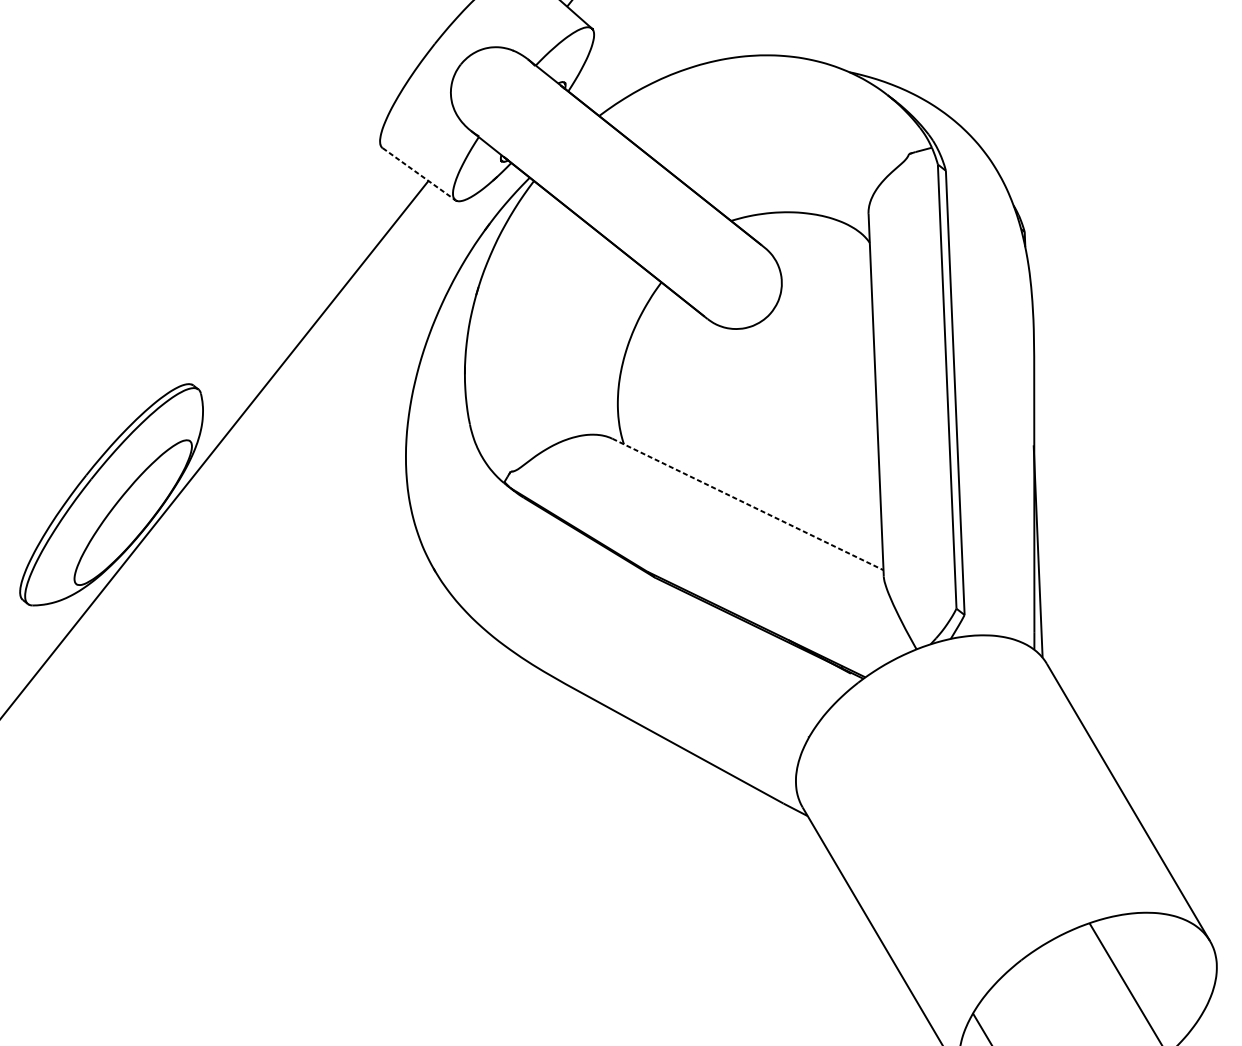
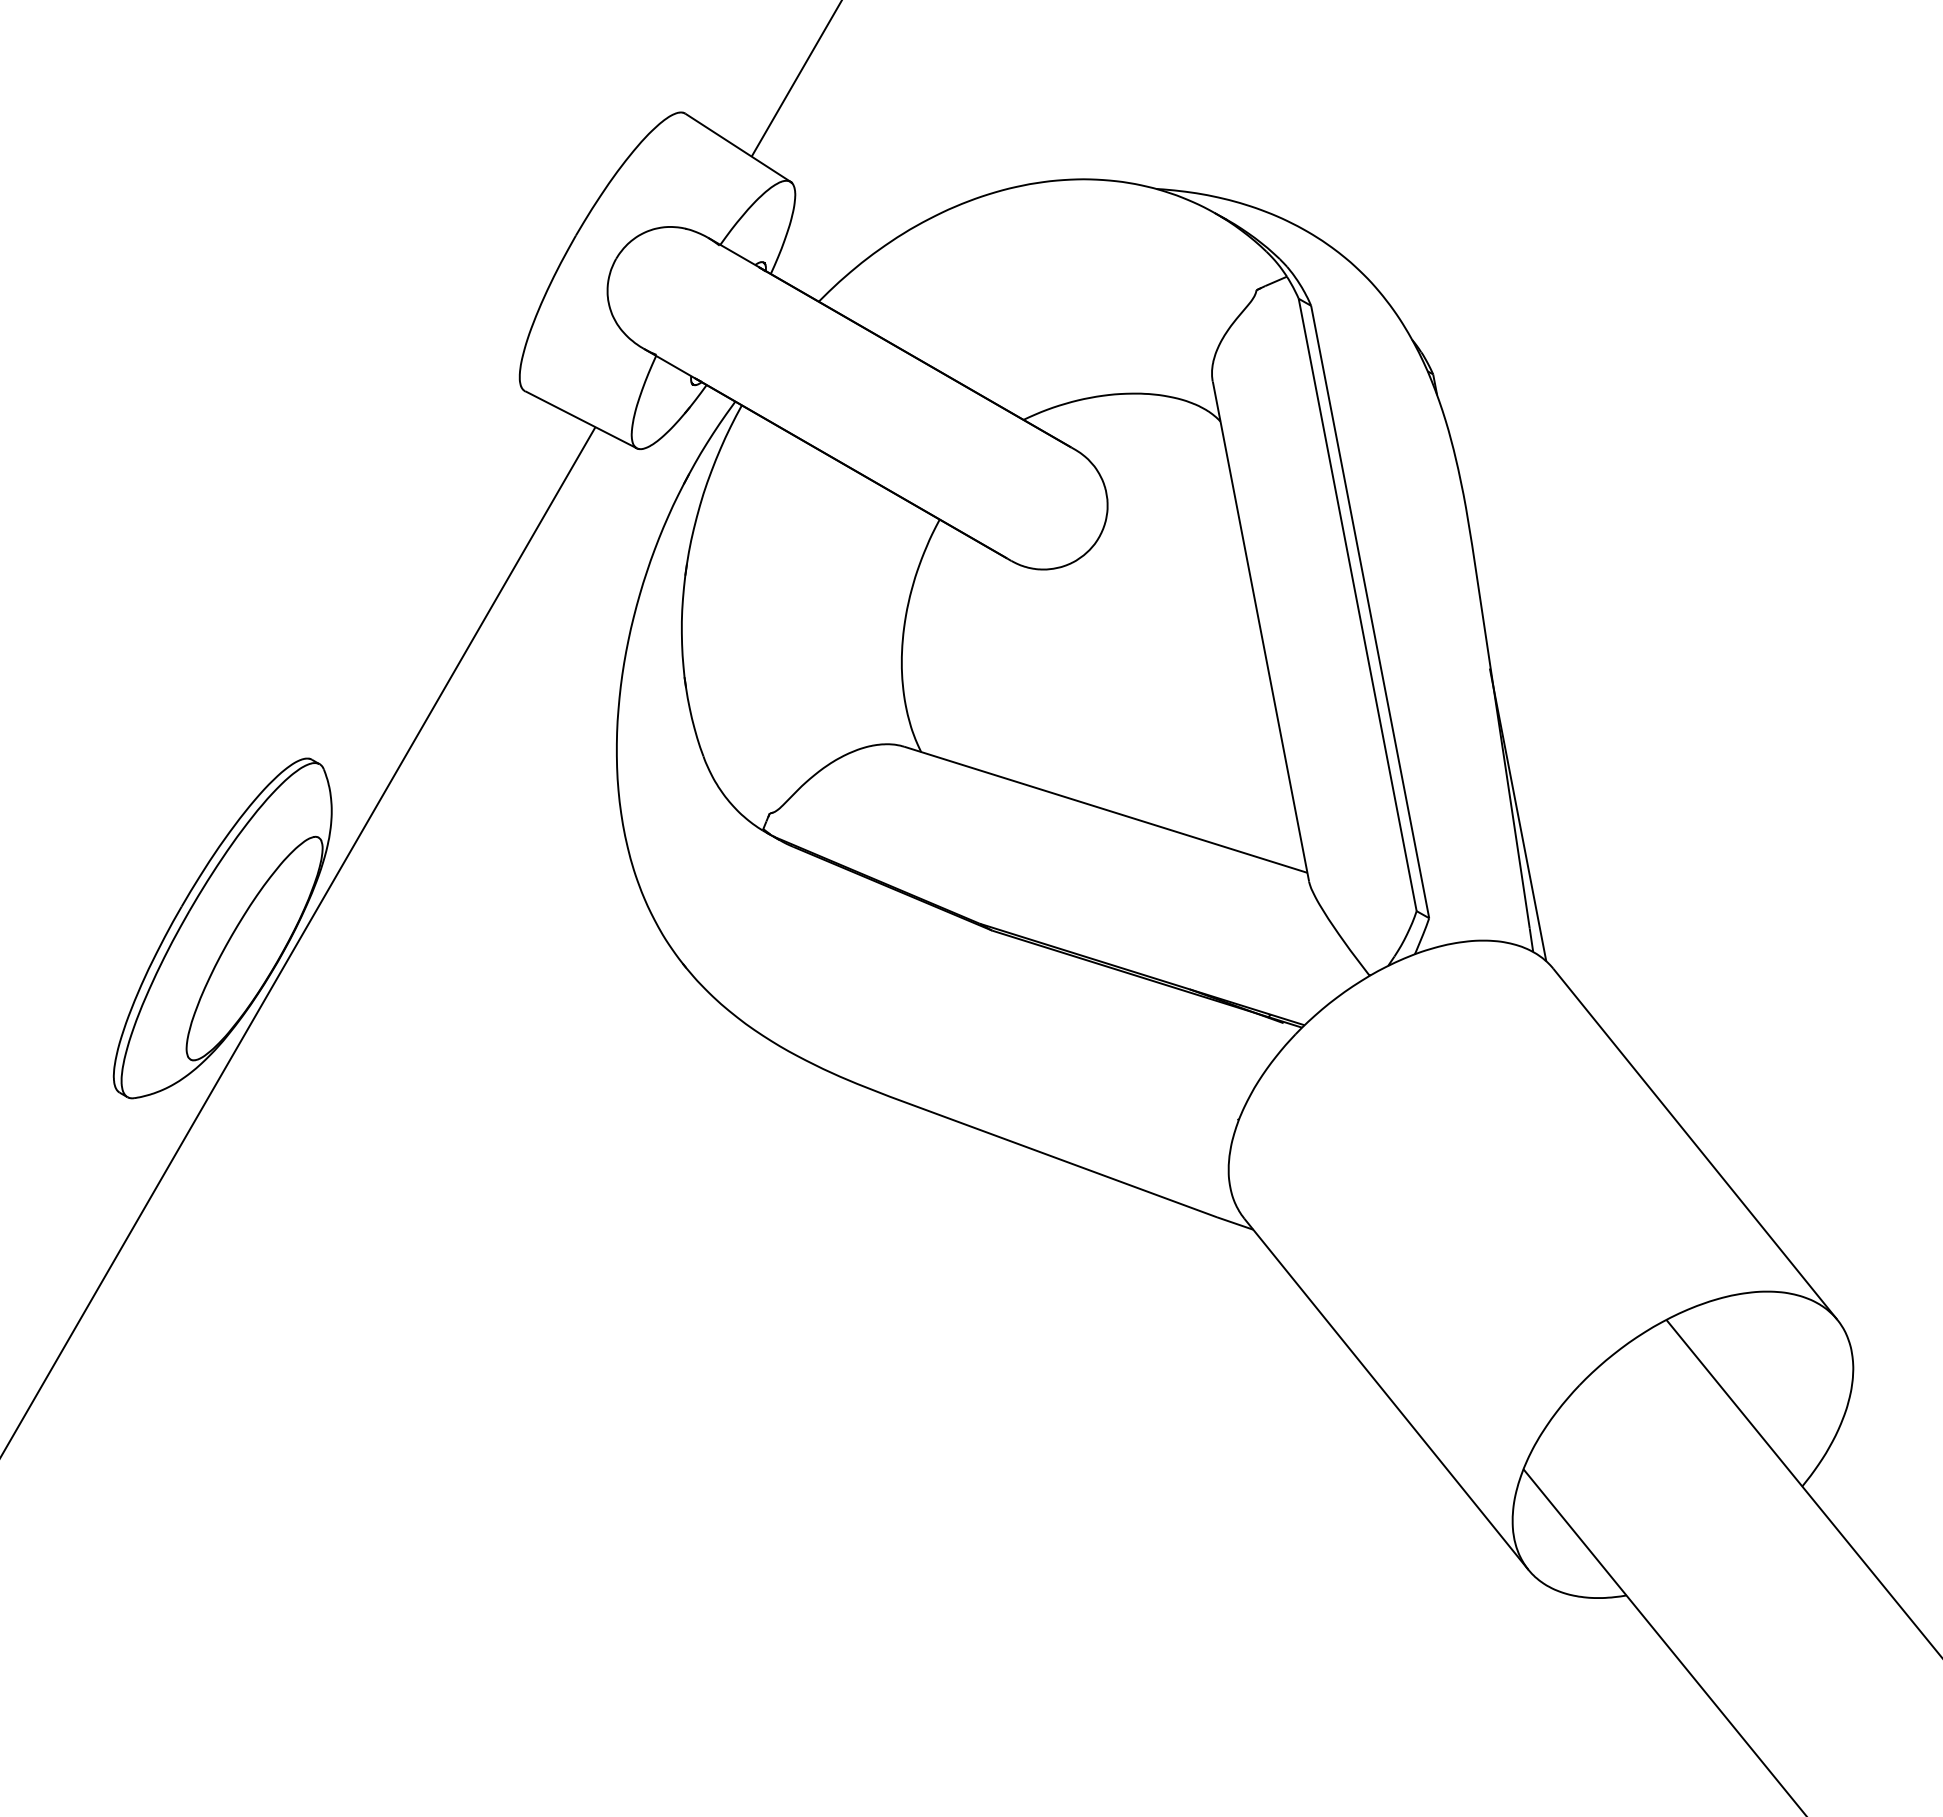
line: (419, 174) -> (581, 419), dashed -> solid
line: (748, 504) -> (1106, 809), dashed -> solid

